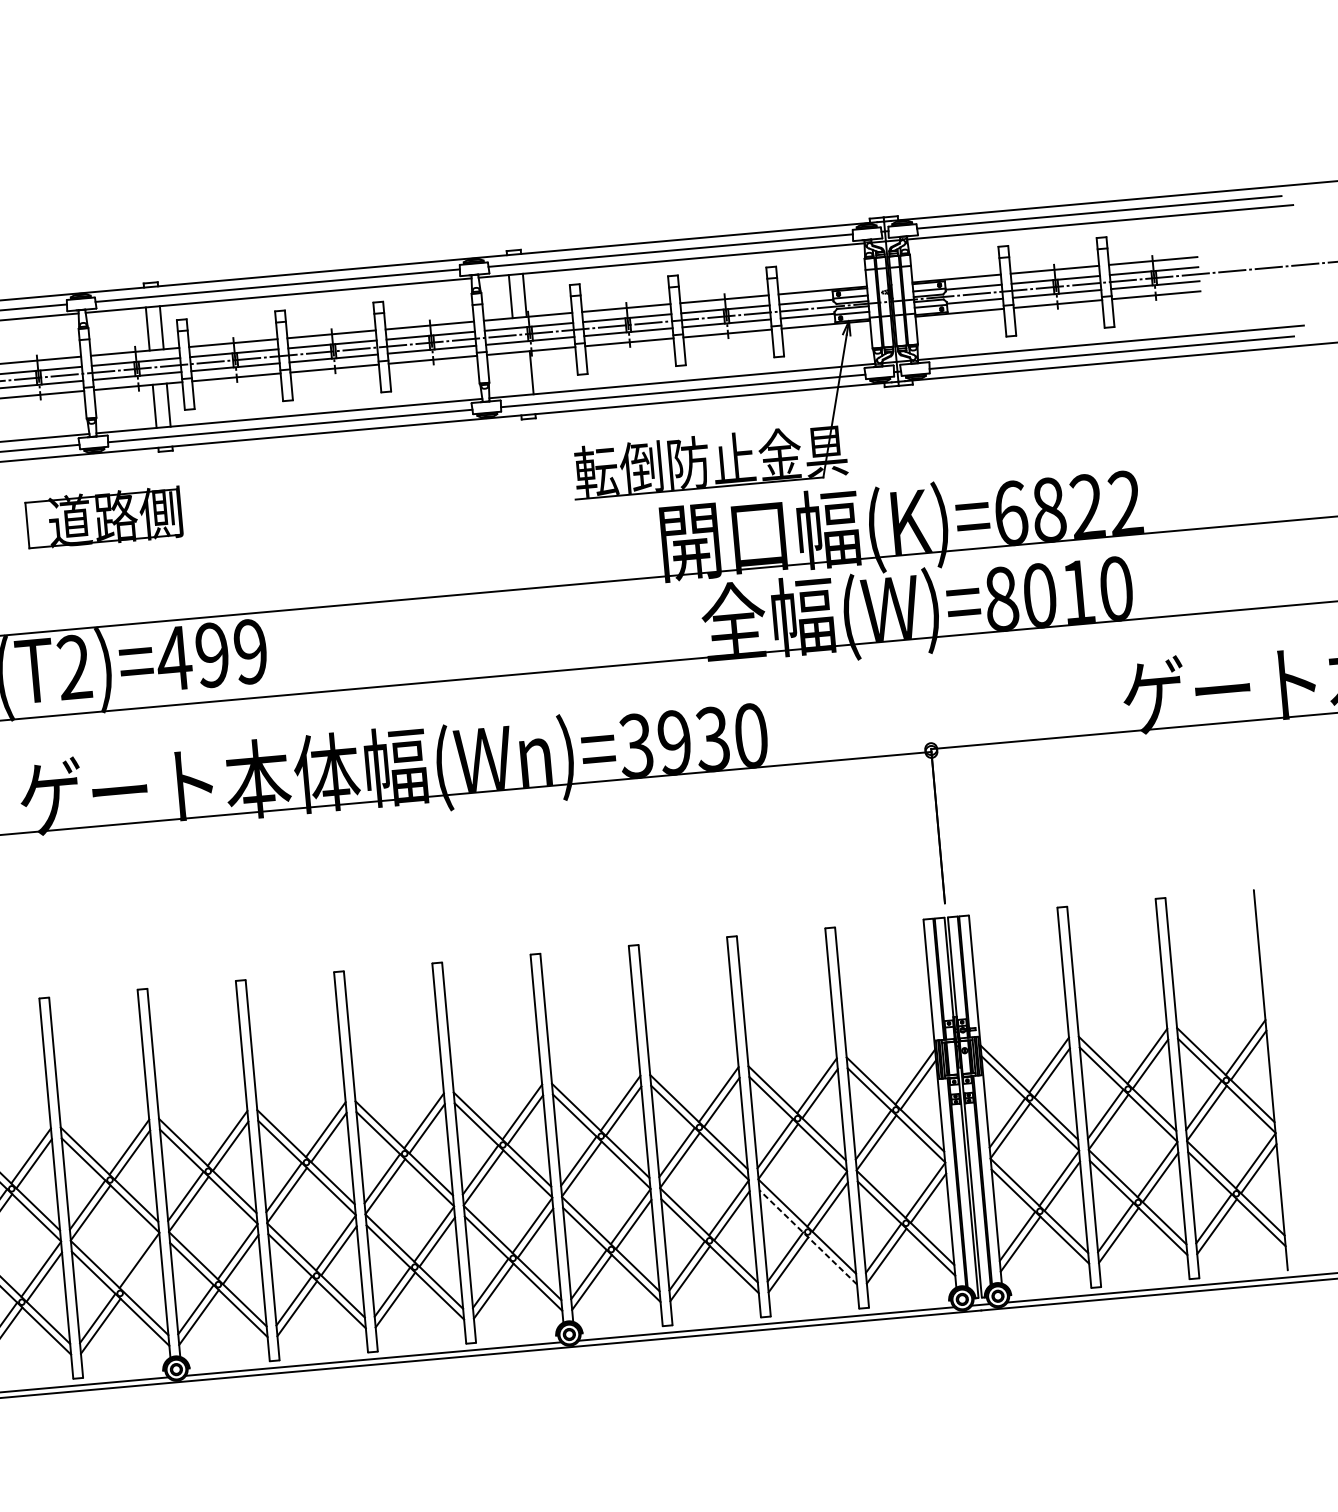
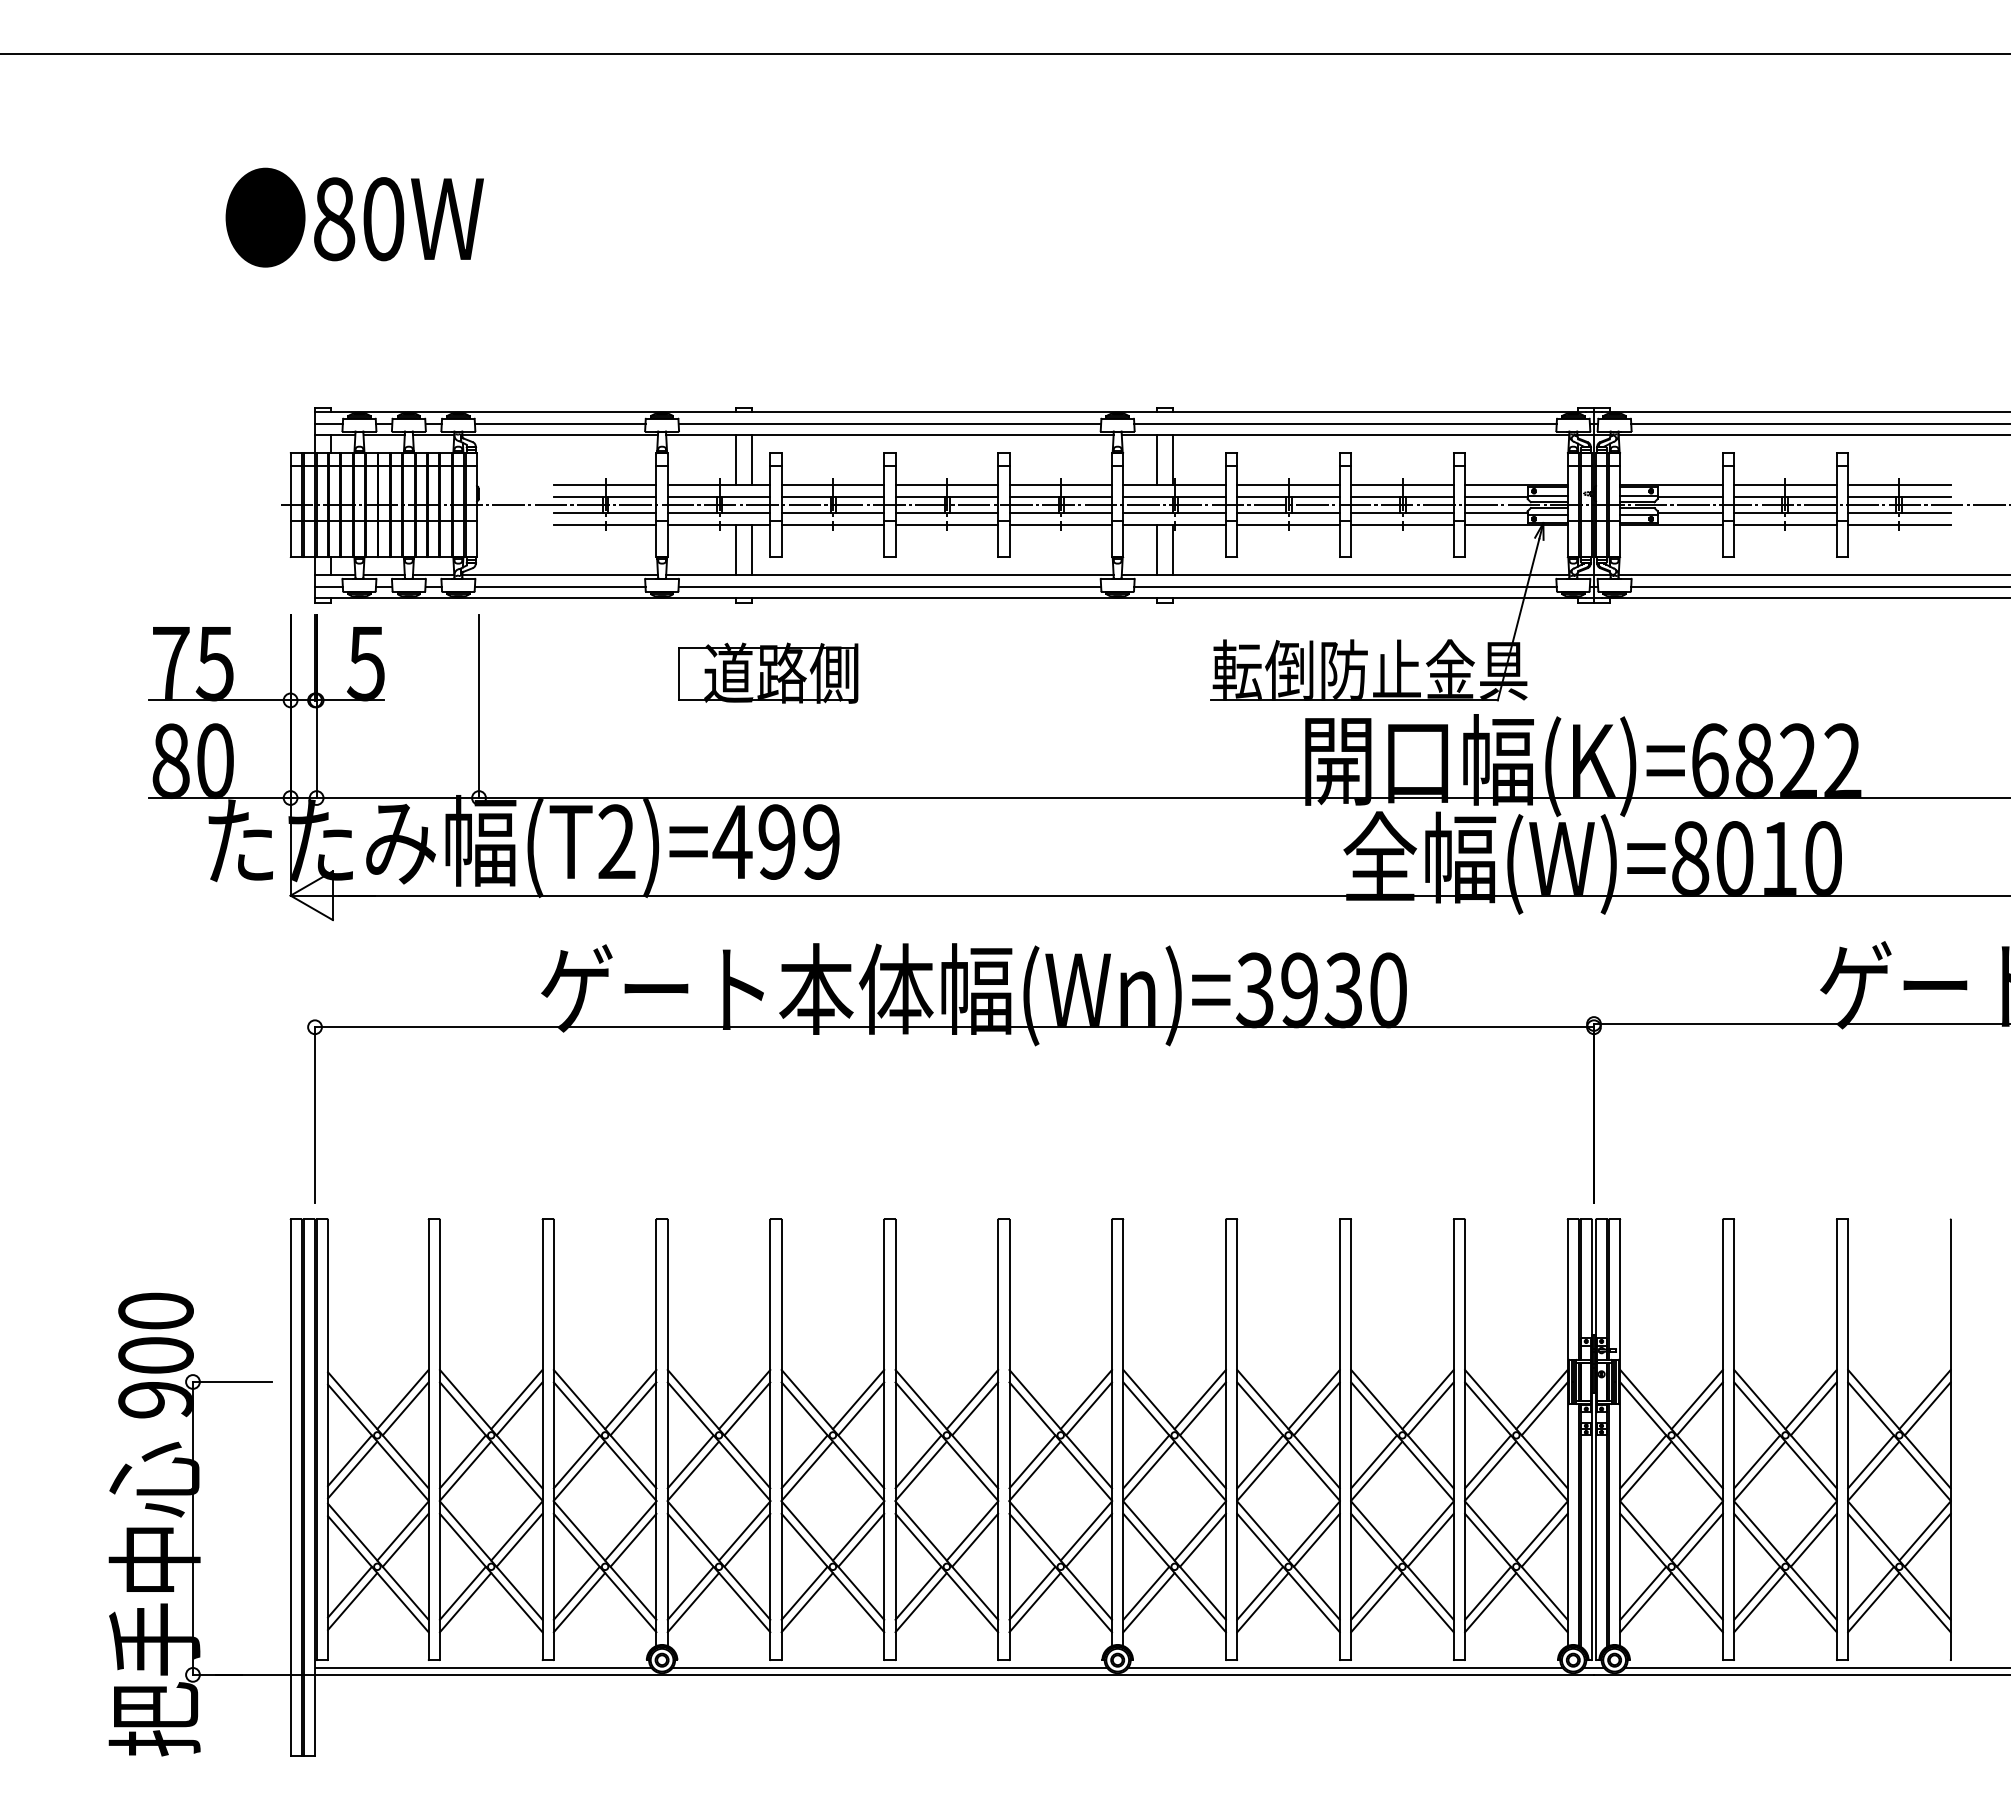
line: (517, 374) -> (1156, 550), added
part: (104, 517) -> (768, 672), moved
line: (808, 1236) -> (1402, 1572), dashed -> solid
line: (142, 1267) -> (633, 1539), added

